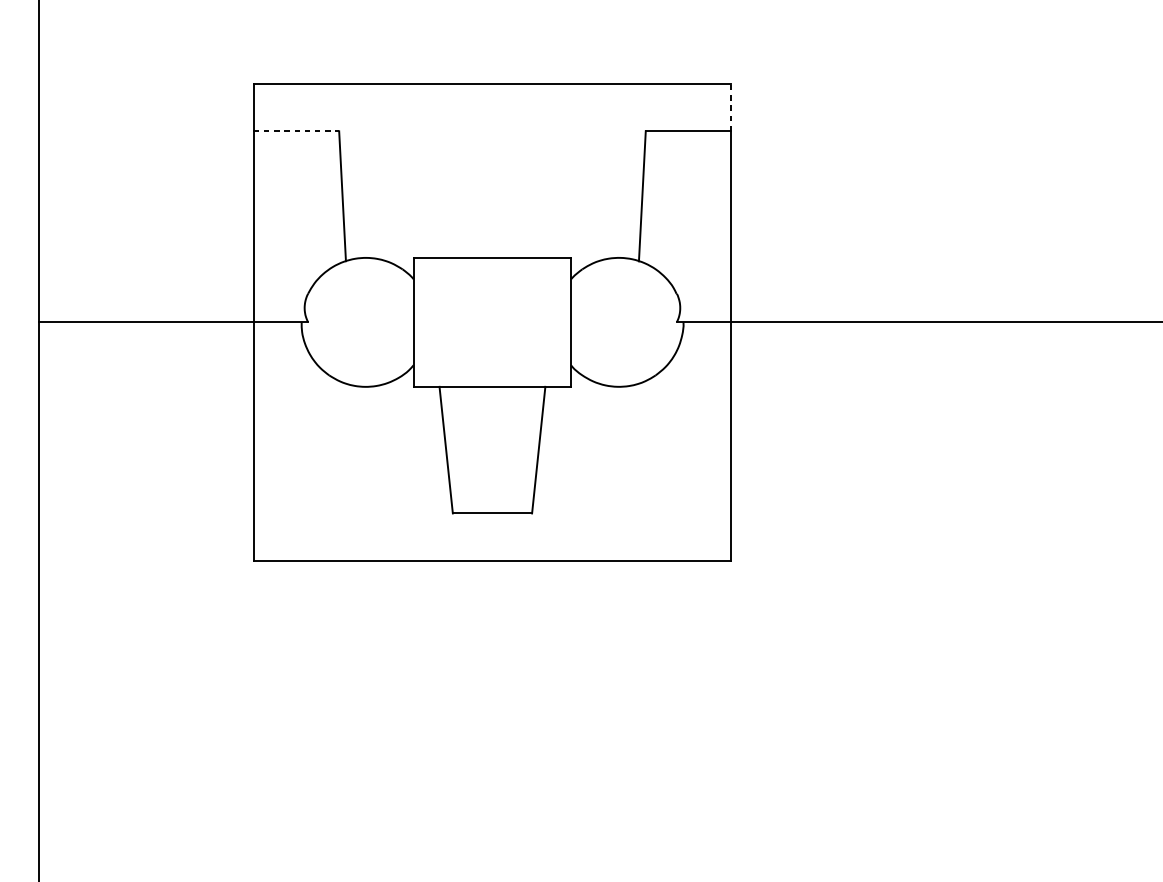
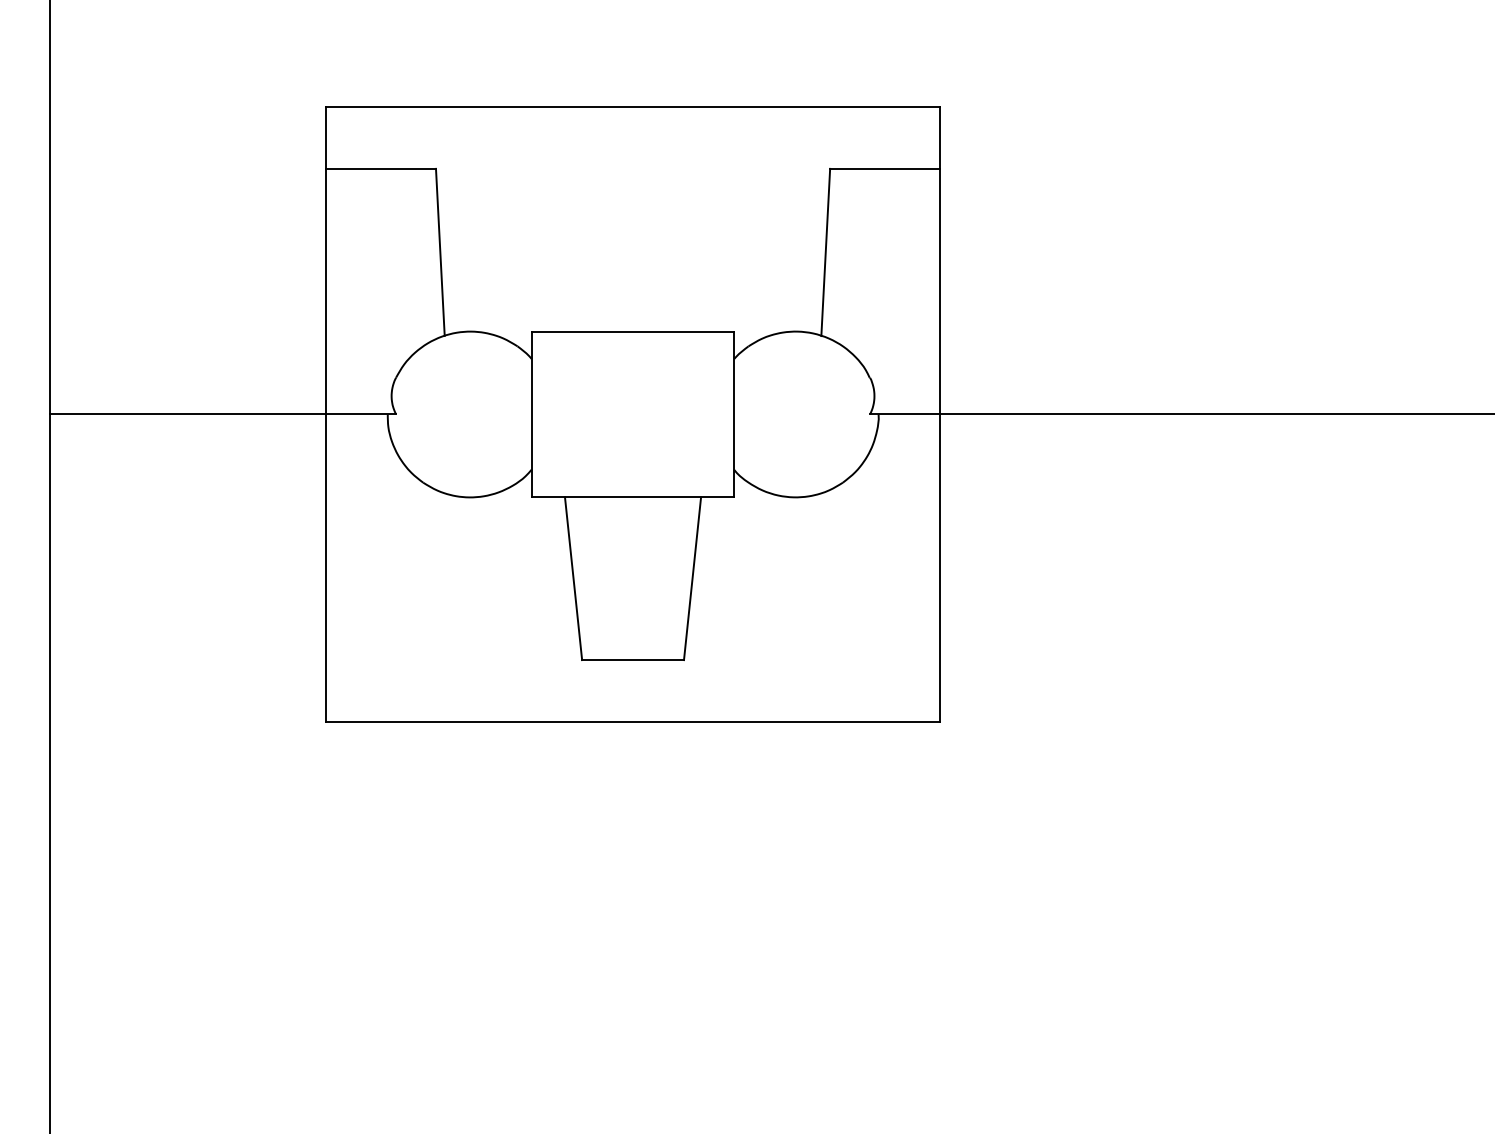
line: (731, 107) -> (940, 138), dashed -> solid
line: (296, 131) -> (381, 168), dashed -> solid

